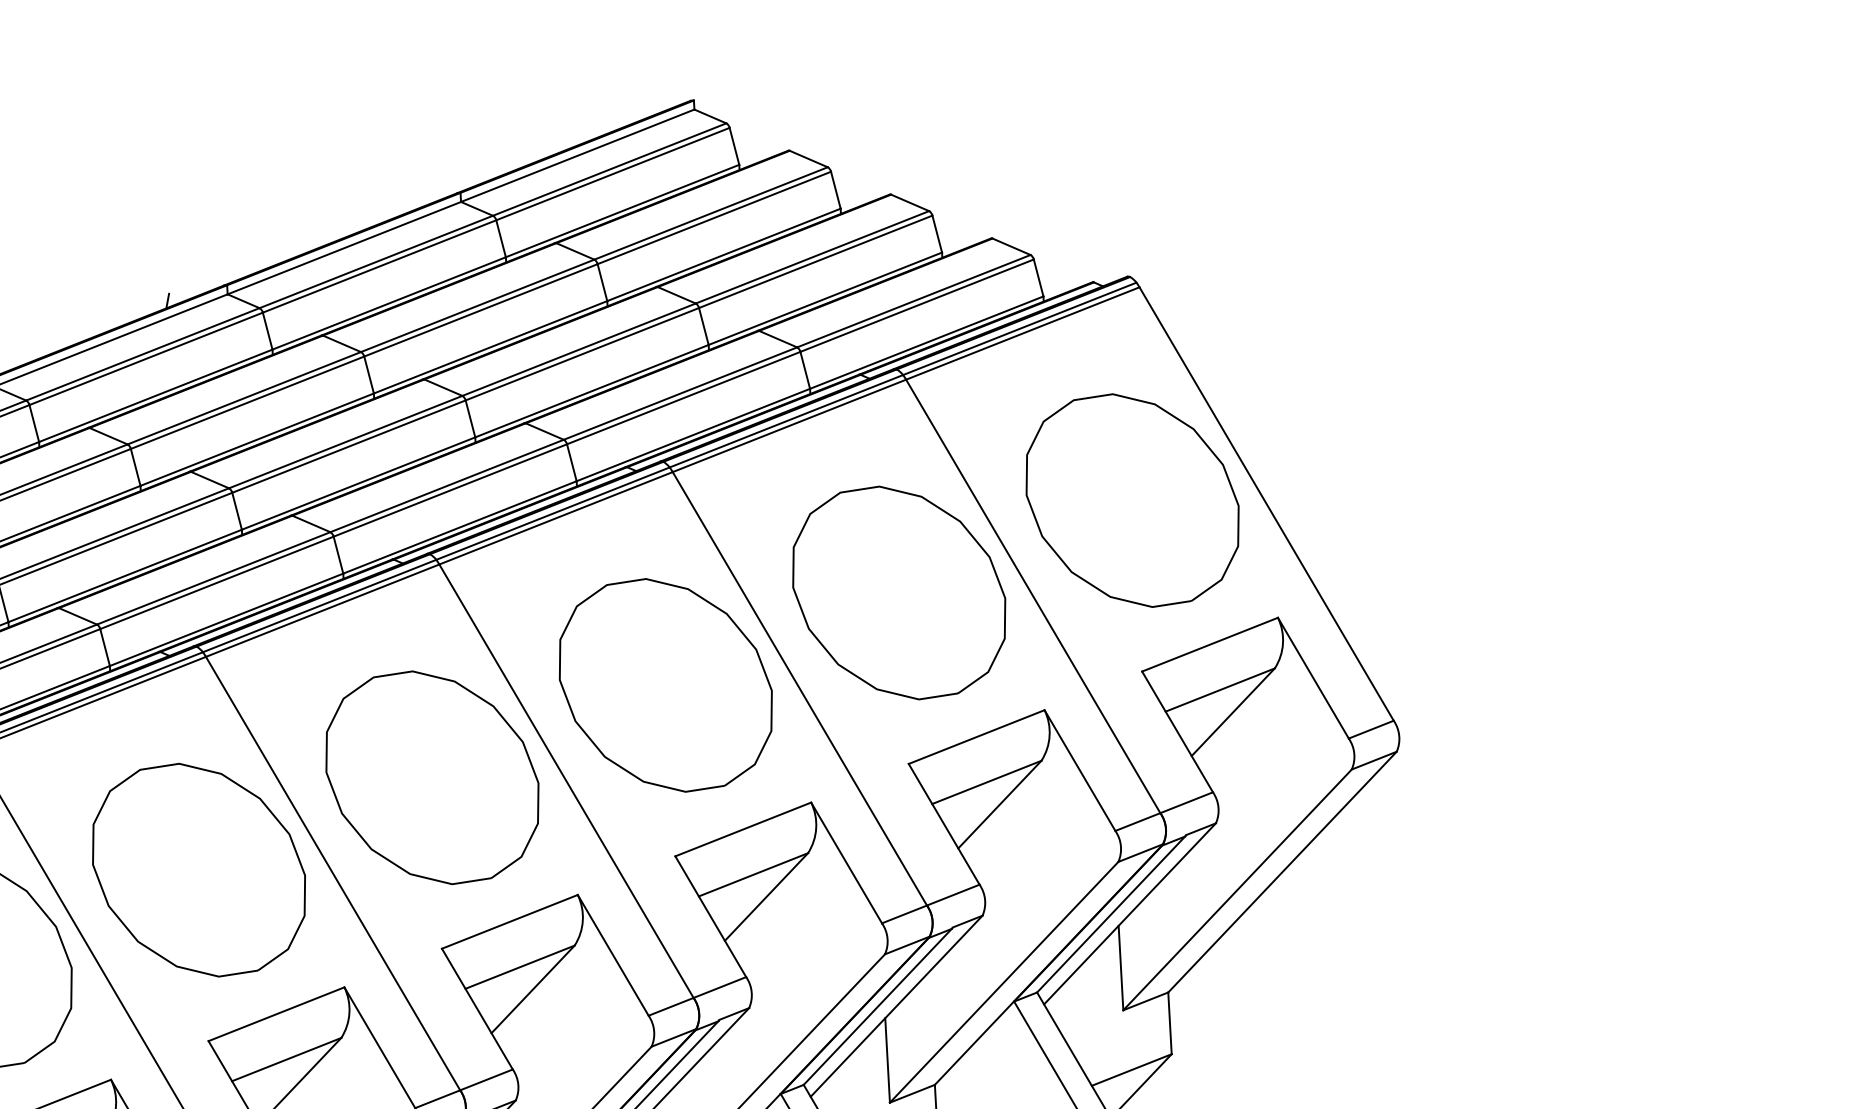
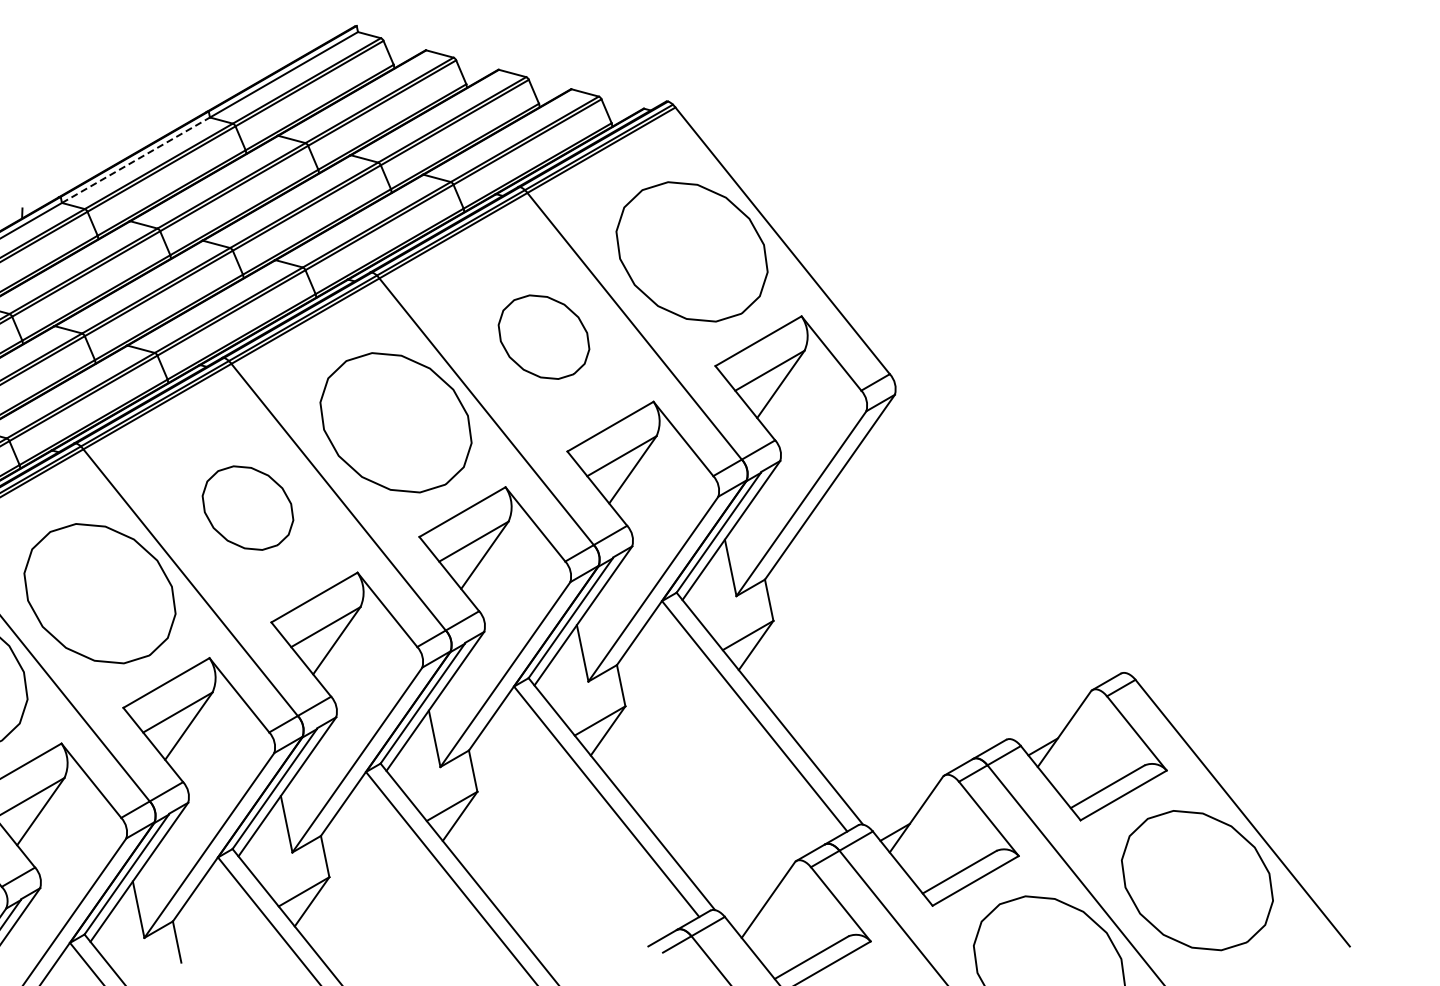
line: (345, 248) -> (136, 160), solid -> dashed
part: (898, 591) -> (543, 336), size x0.6
part: (431, 776) -> (247, 507), size x0.6

